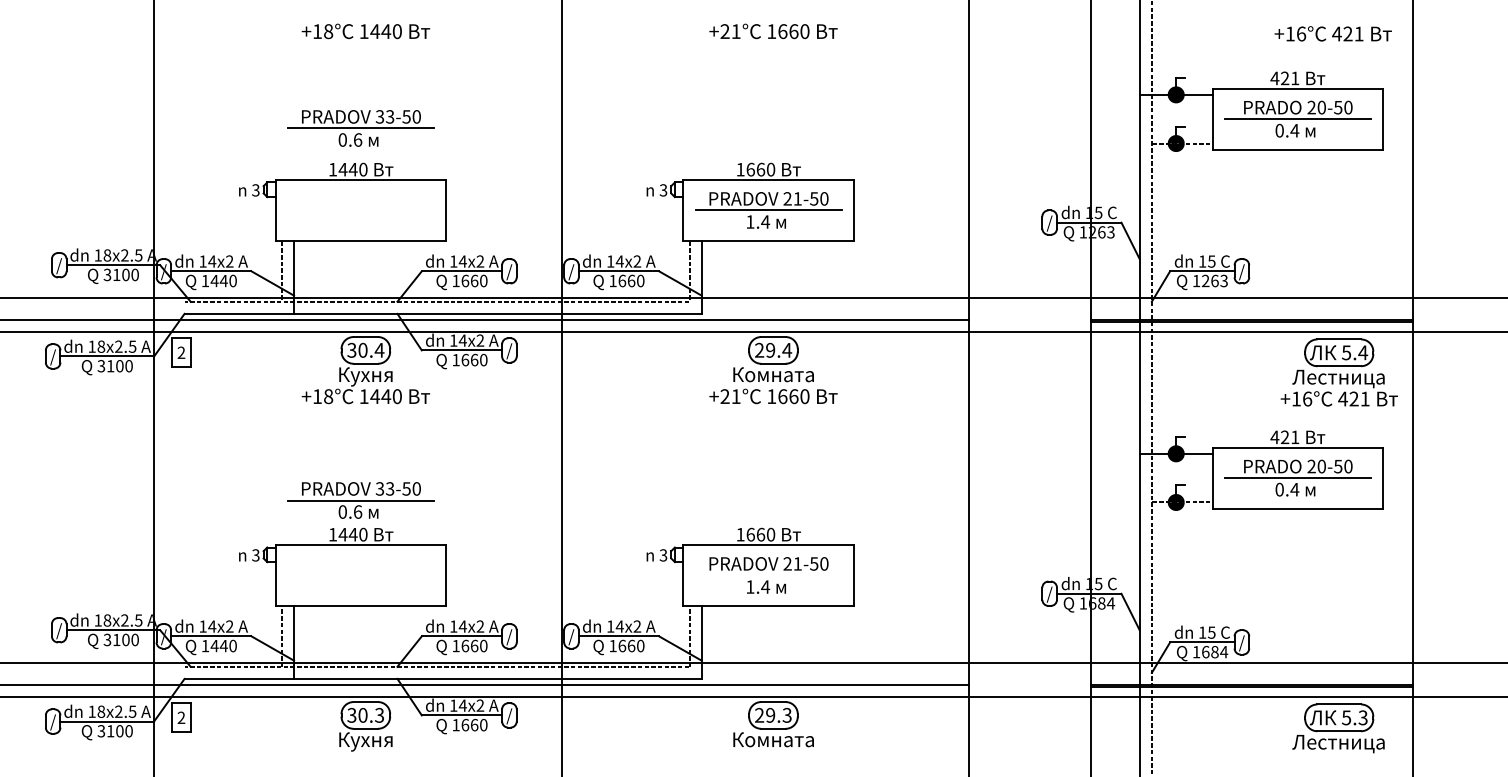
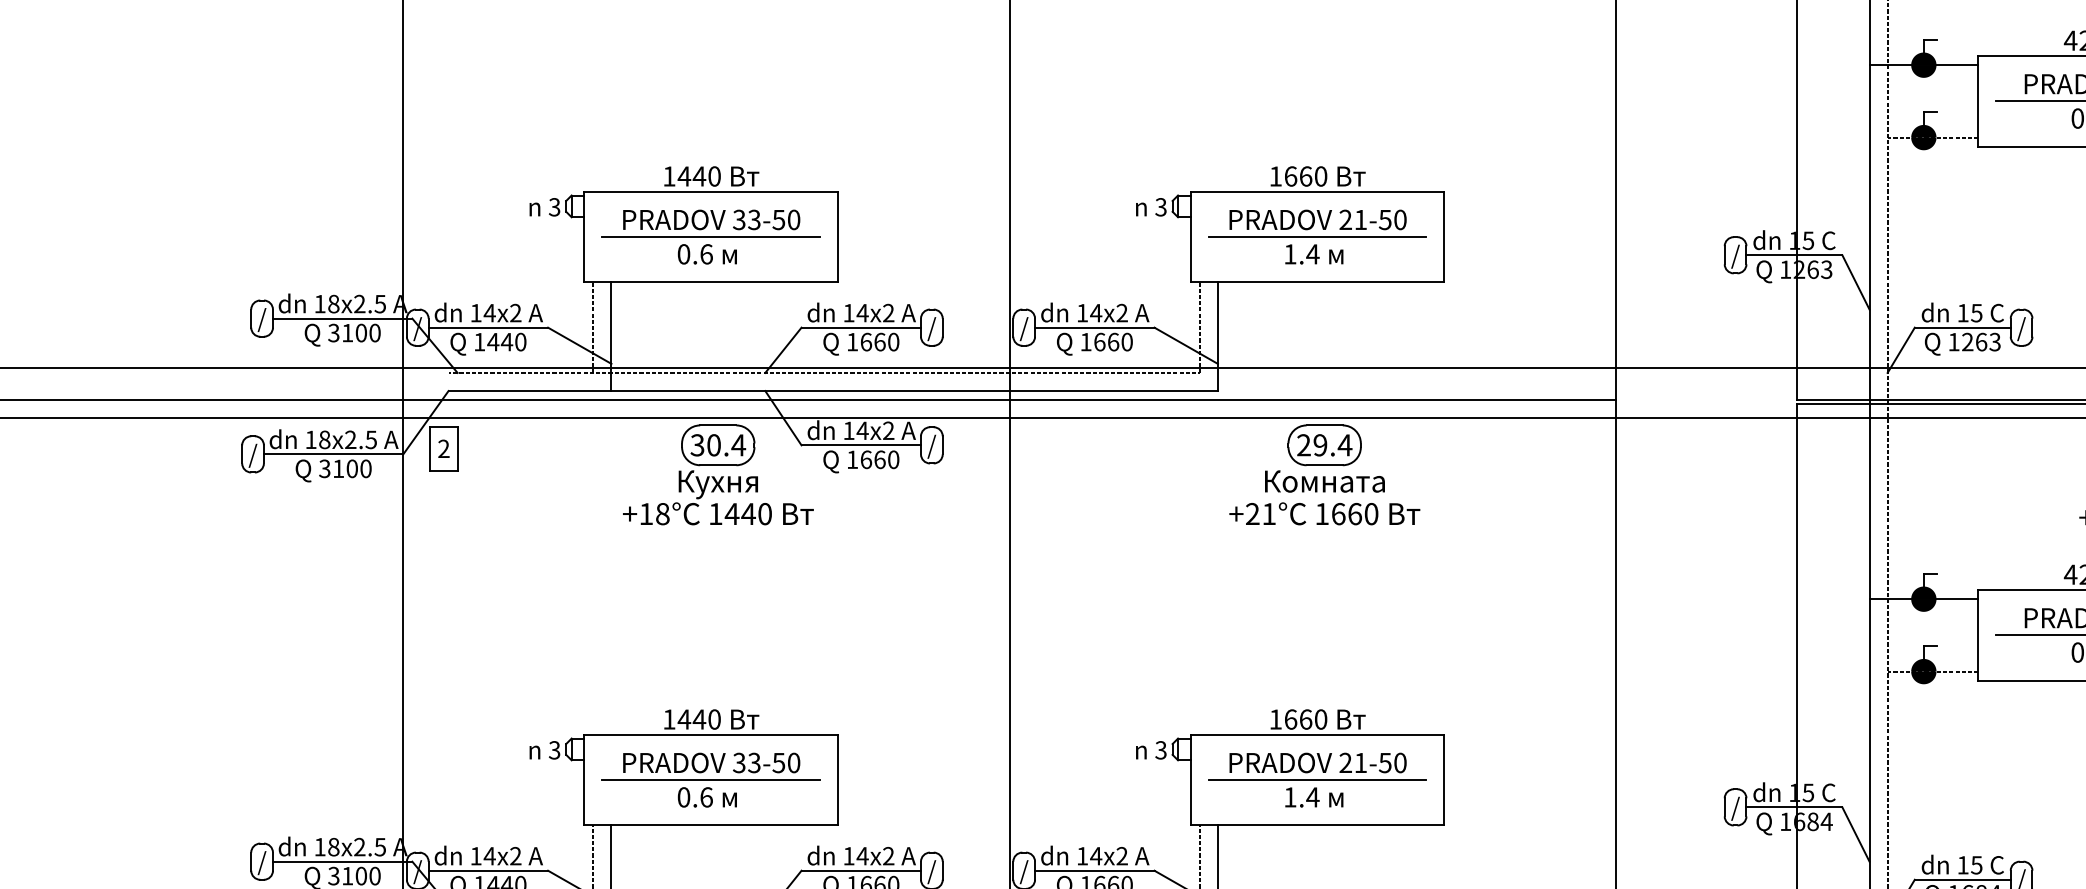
part: (360, 128) -> (710, 237), moved
part: (360, 500) -> (710, 780), moved
line: (768, 575) -> (1317, 780), added

